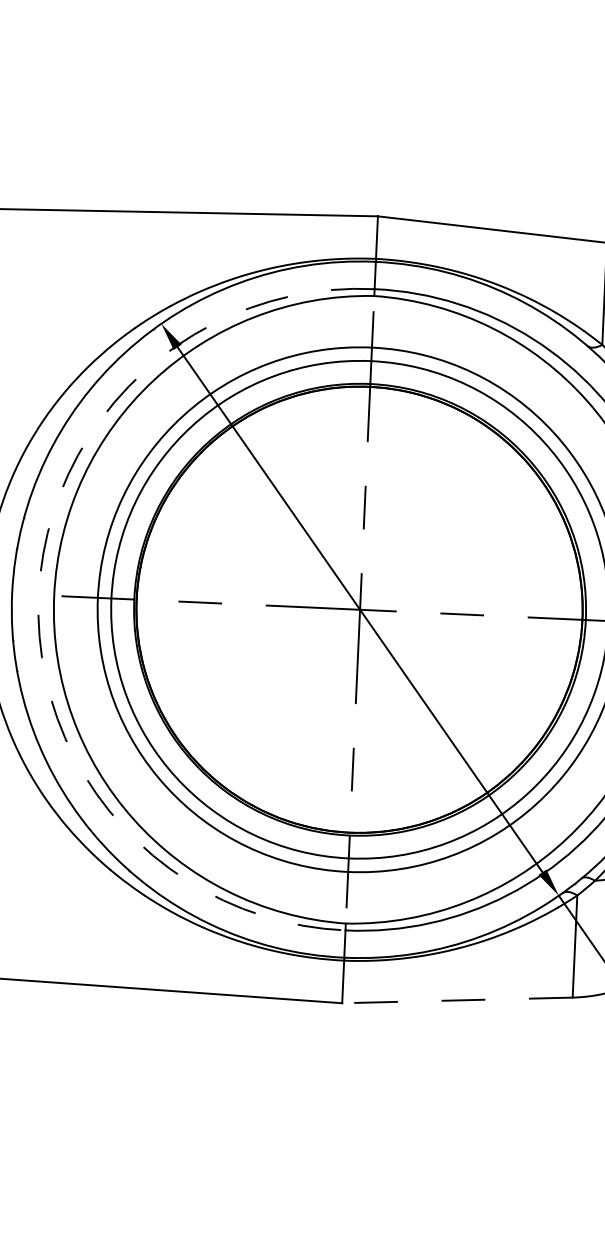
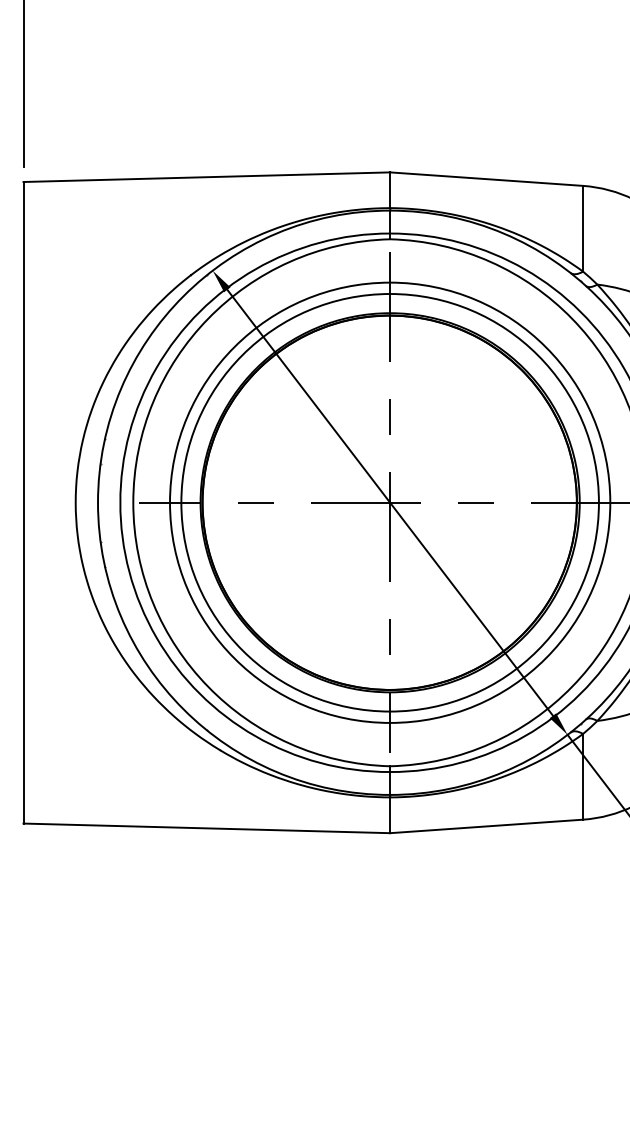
arc: (38, 594) -> (120, 502), dashed -> solid
line: (457, 1000) -> (486, 826), dashed -> solid

